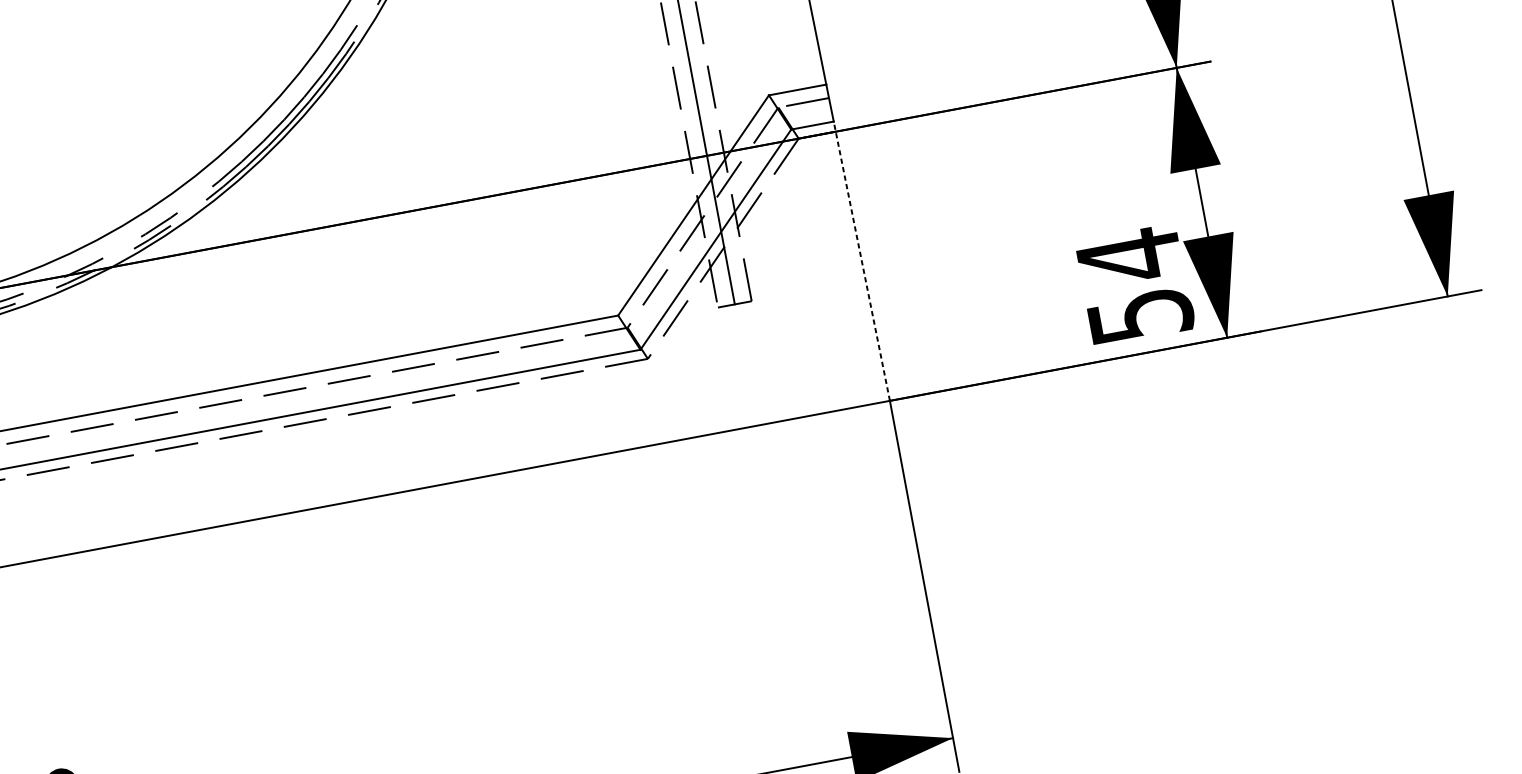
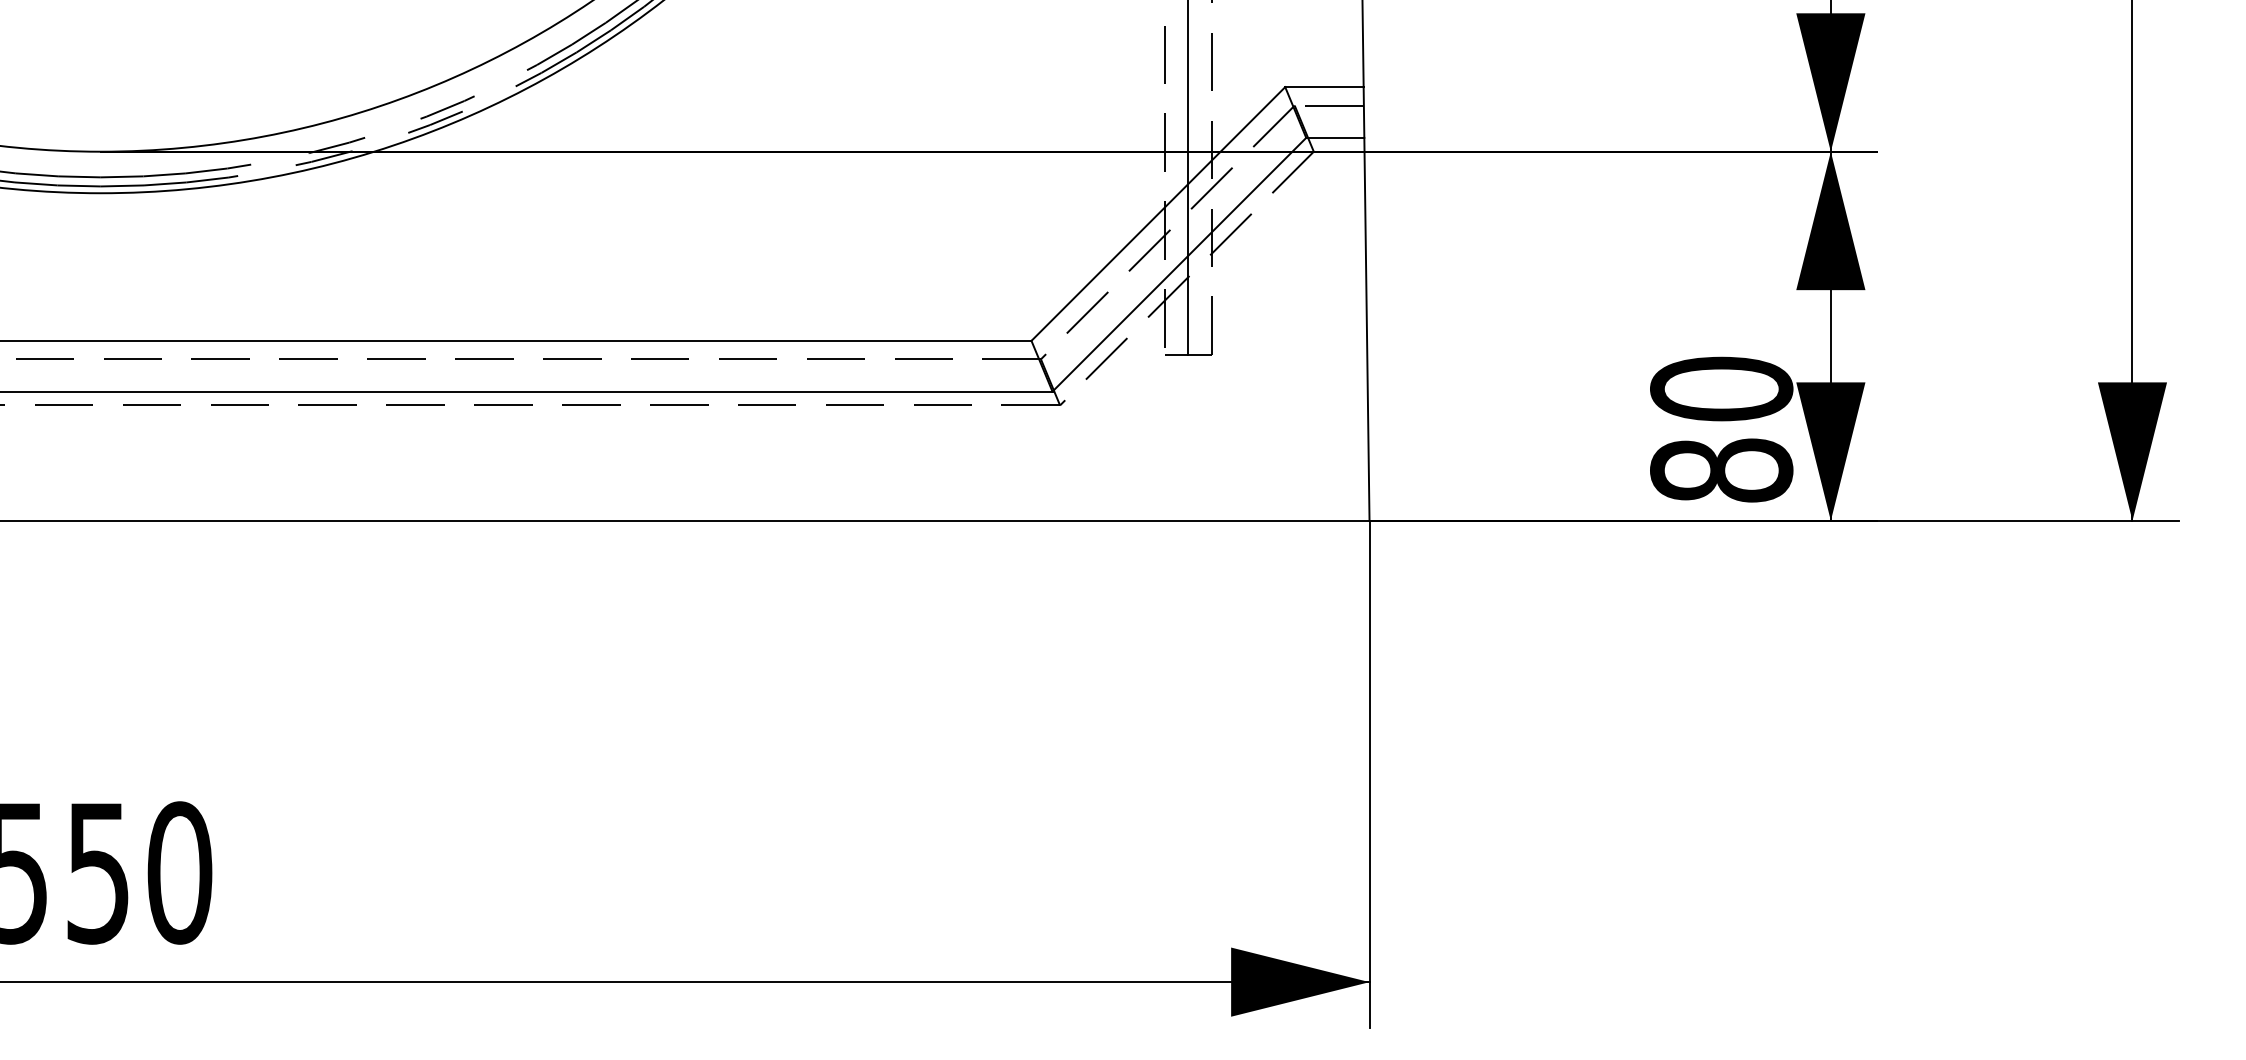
line: (861, 260) -> (1366, 328), dashed -> solid
text: (1134, 285) -> (1721, 428), 54 -> 80

